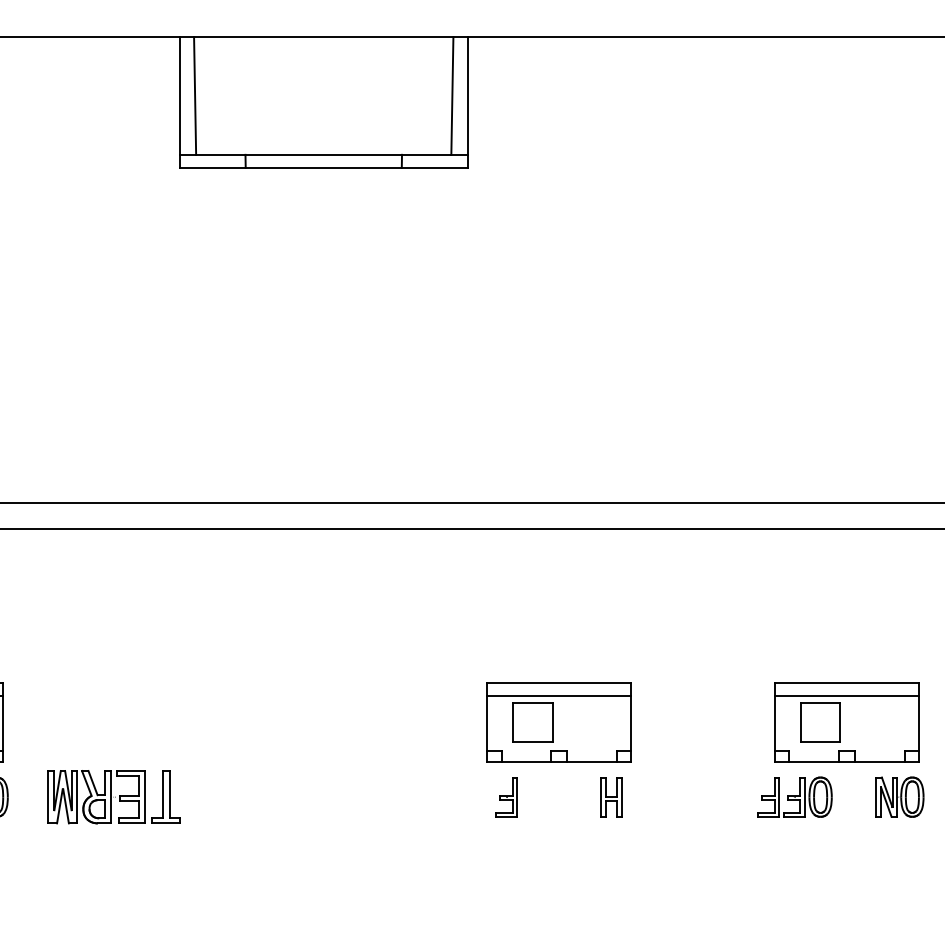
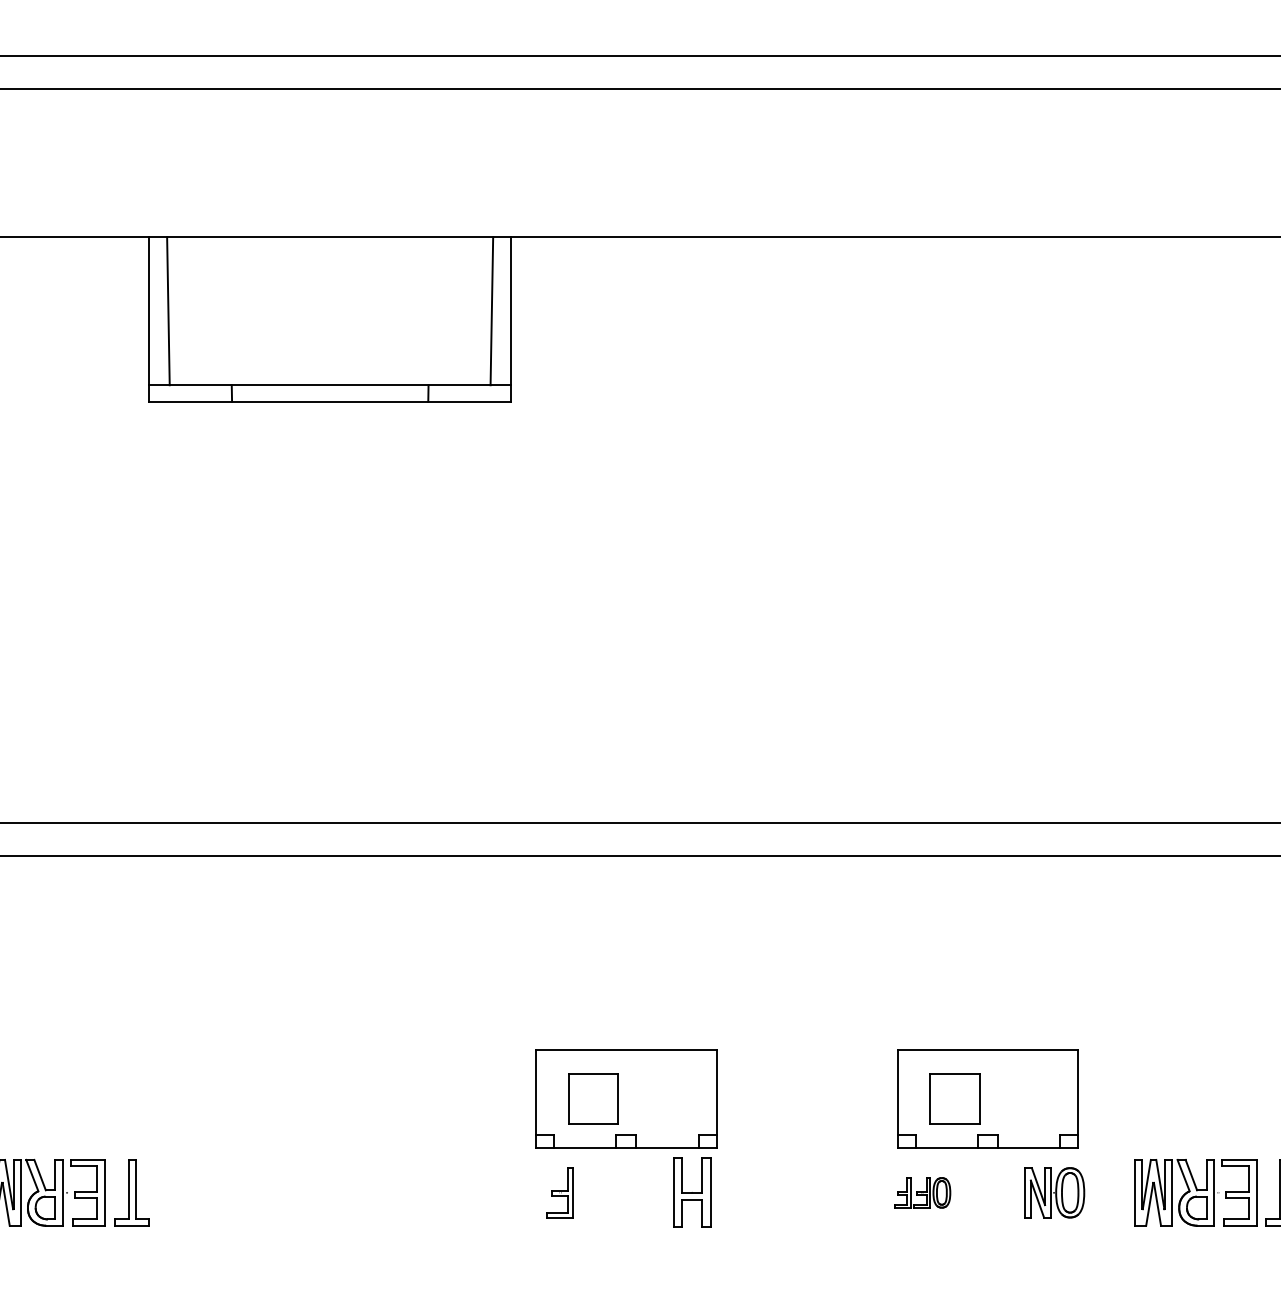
line: (558, 696) -> (625, 1066), removed
line: (846, 696) -> (987, 1066), removed
part: (611, 796) -> (691, 1192), size x1.4
part: (794, 796) -> (922, 1192), size x0.6

